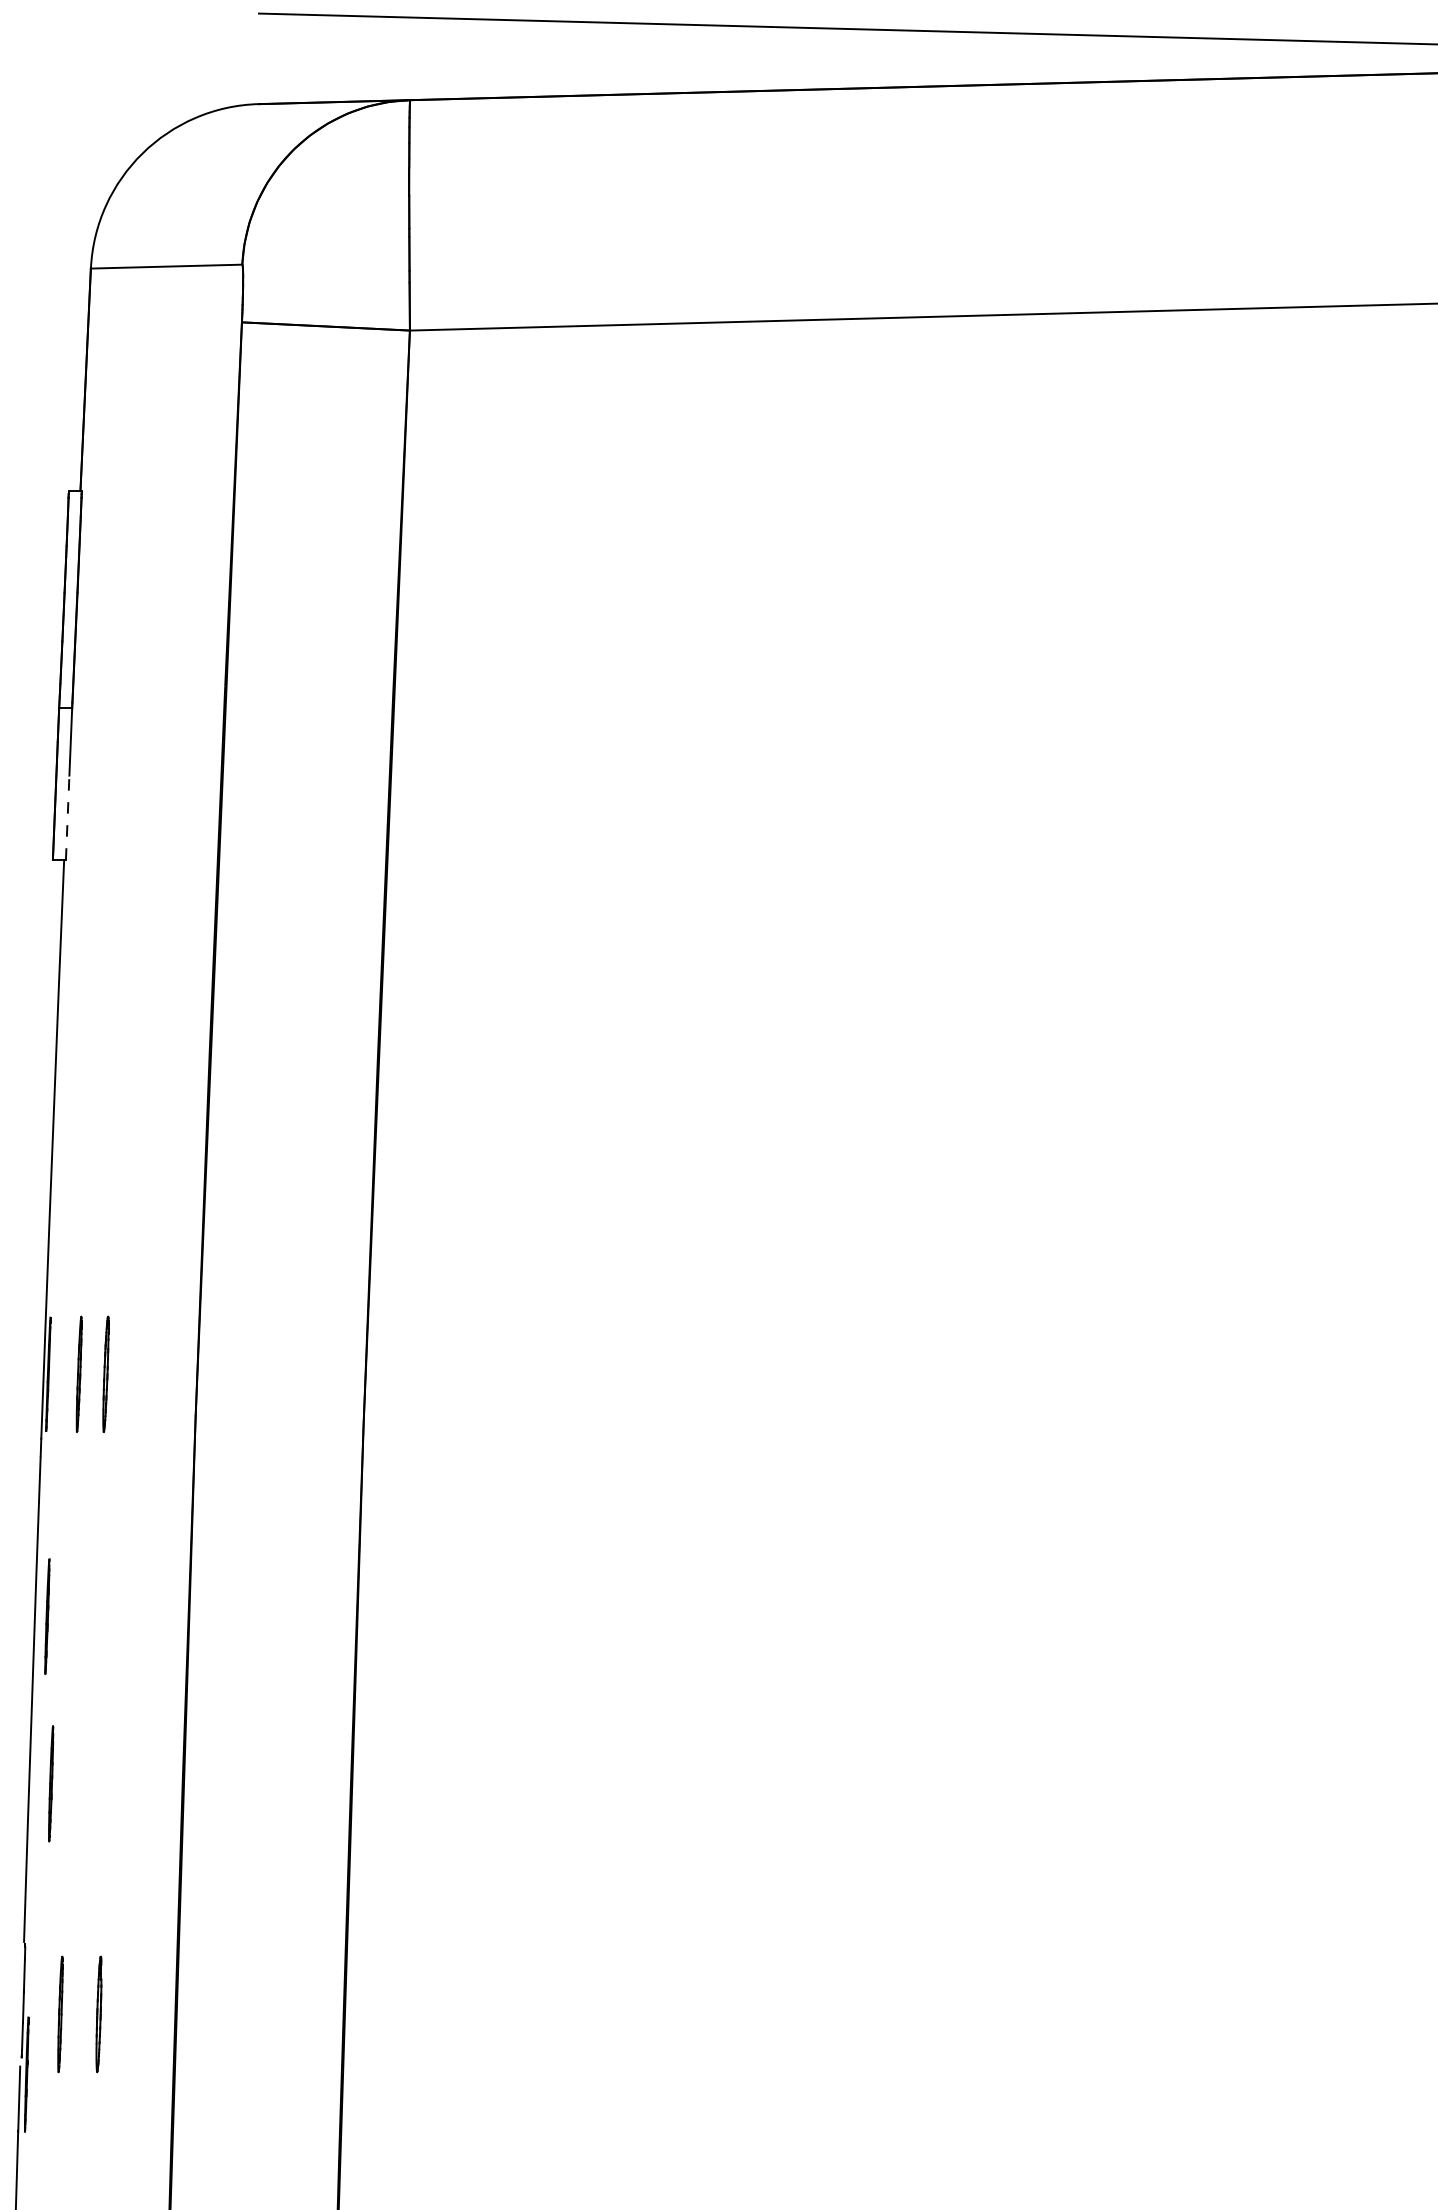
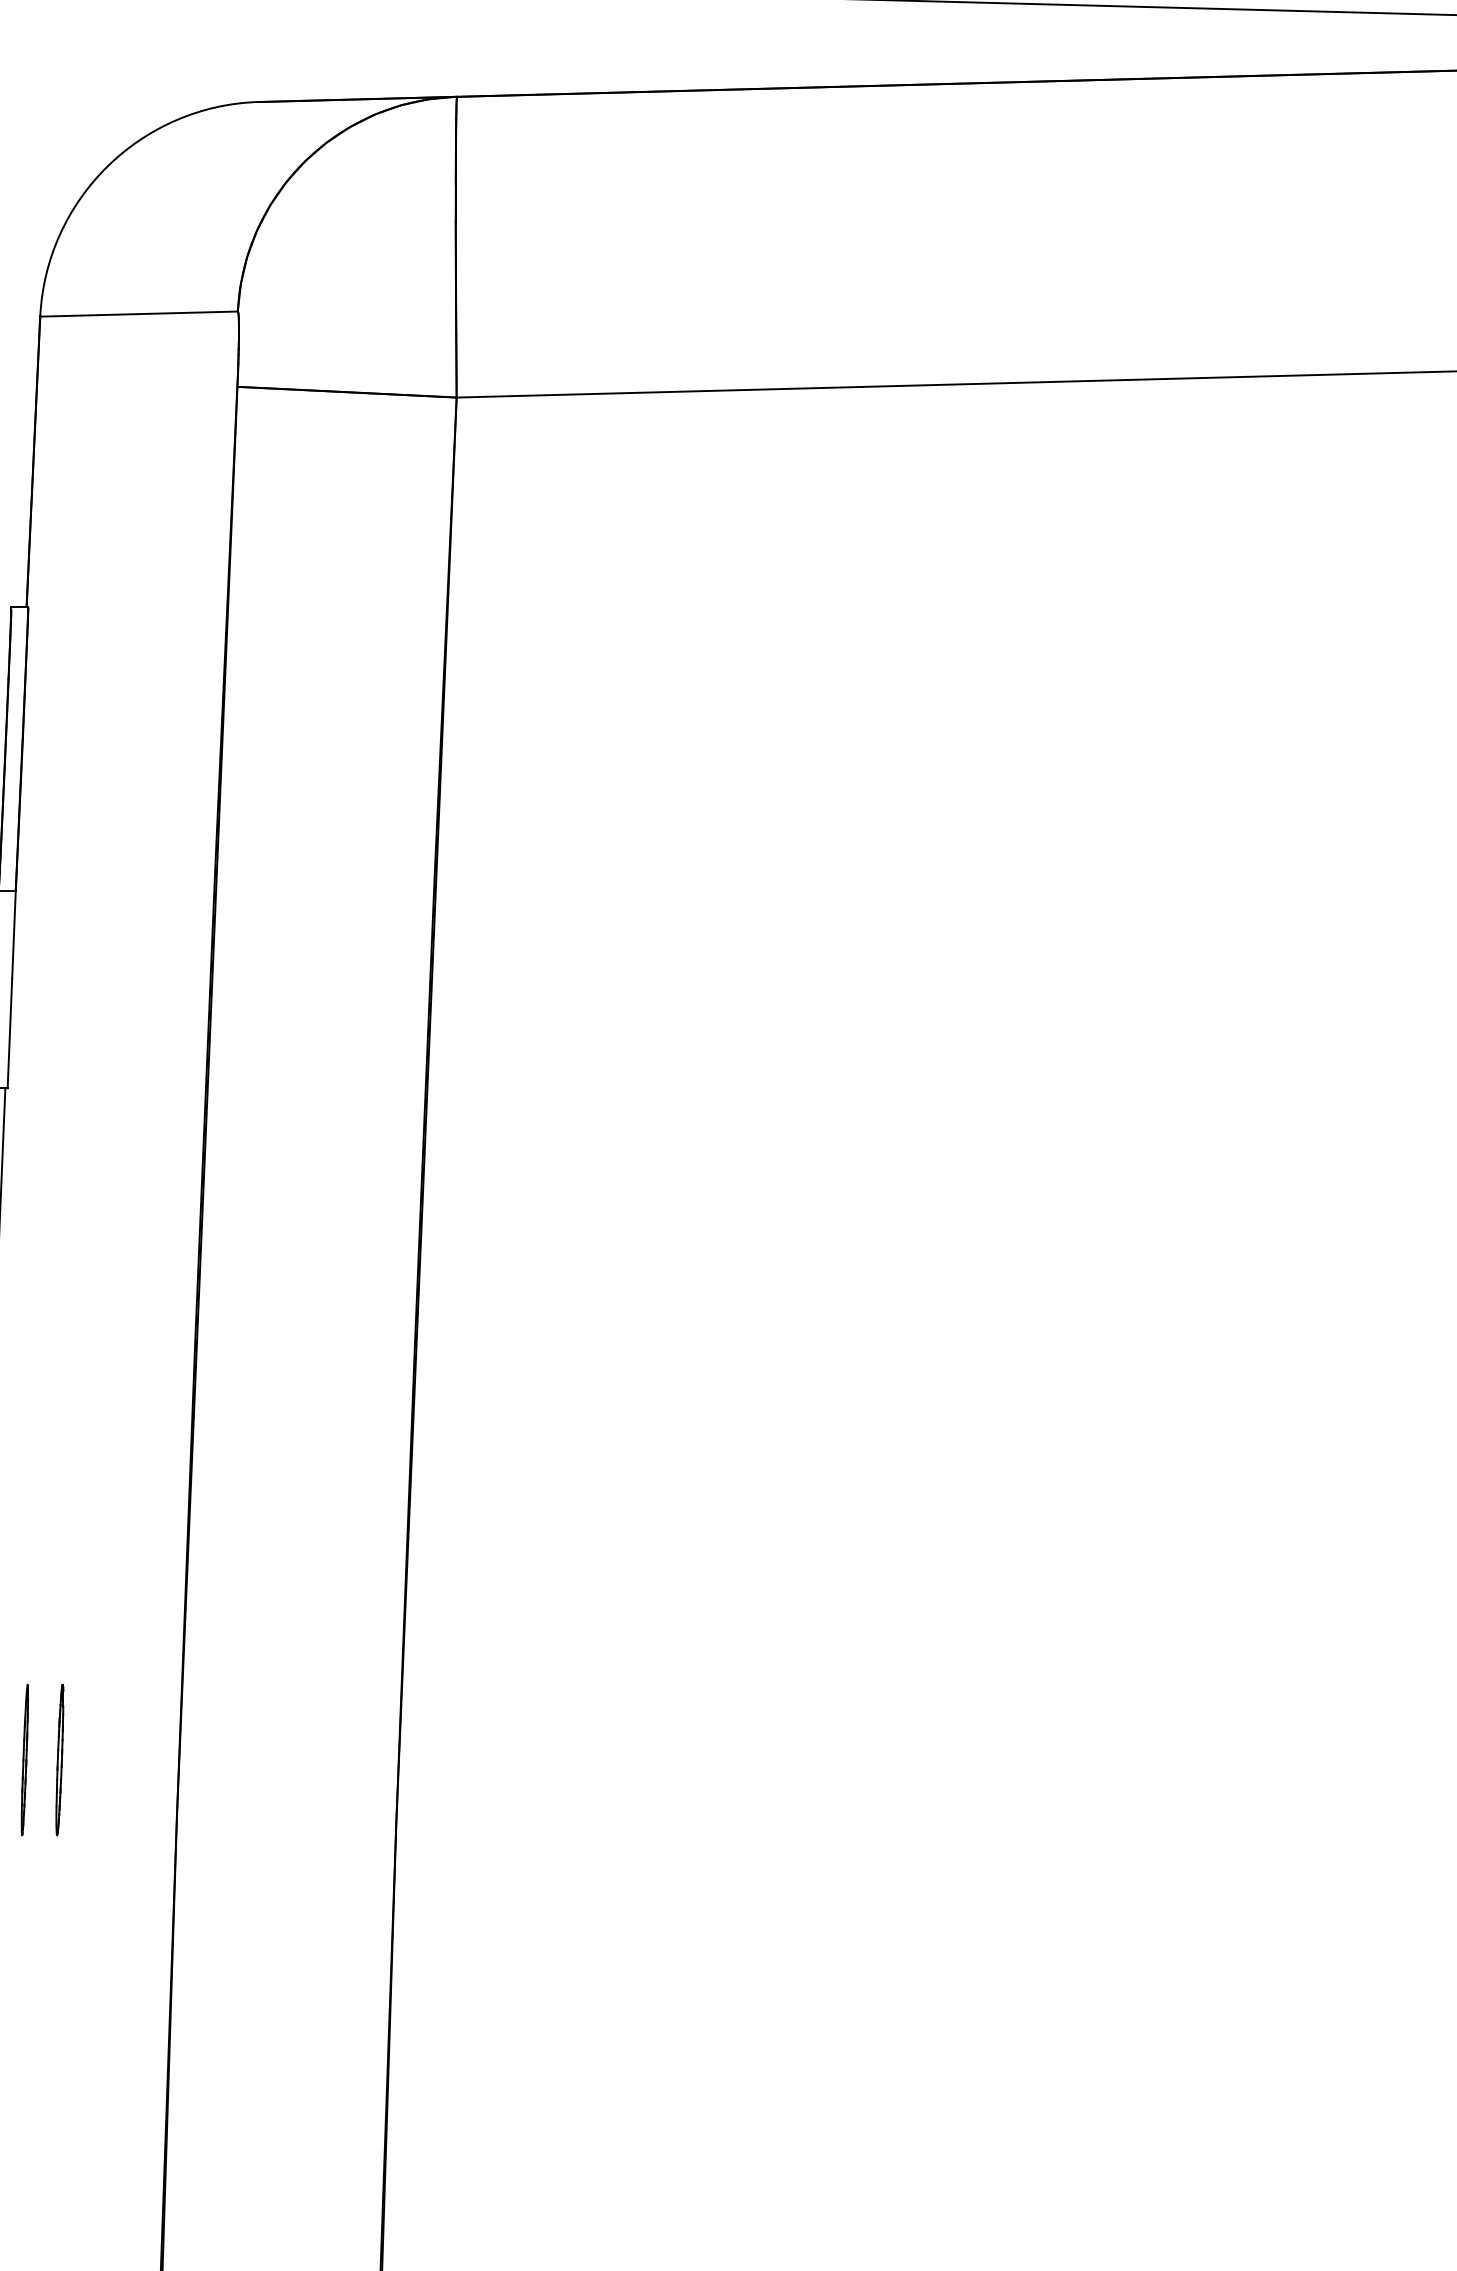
line: (67, 817) -> (9, 1033), dashed -> solid

